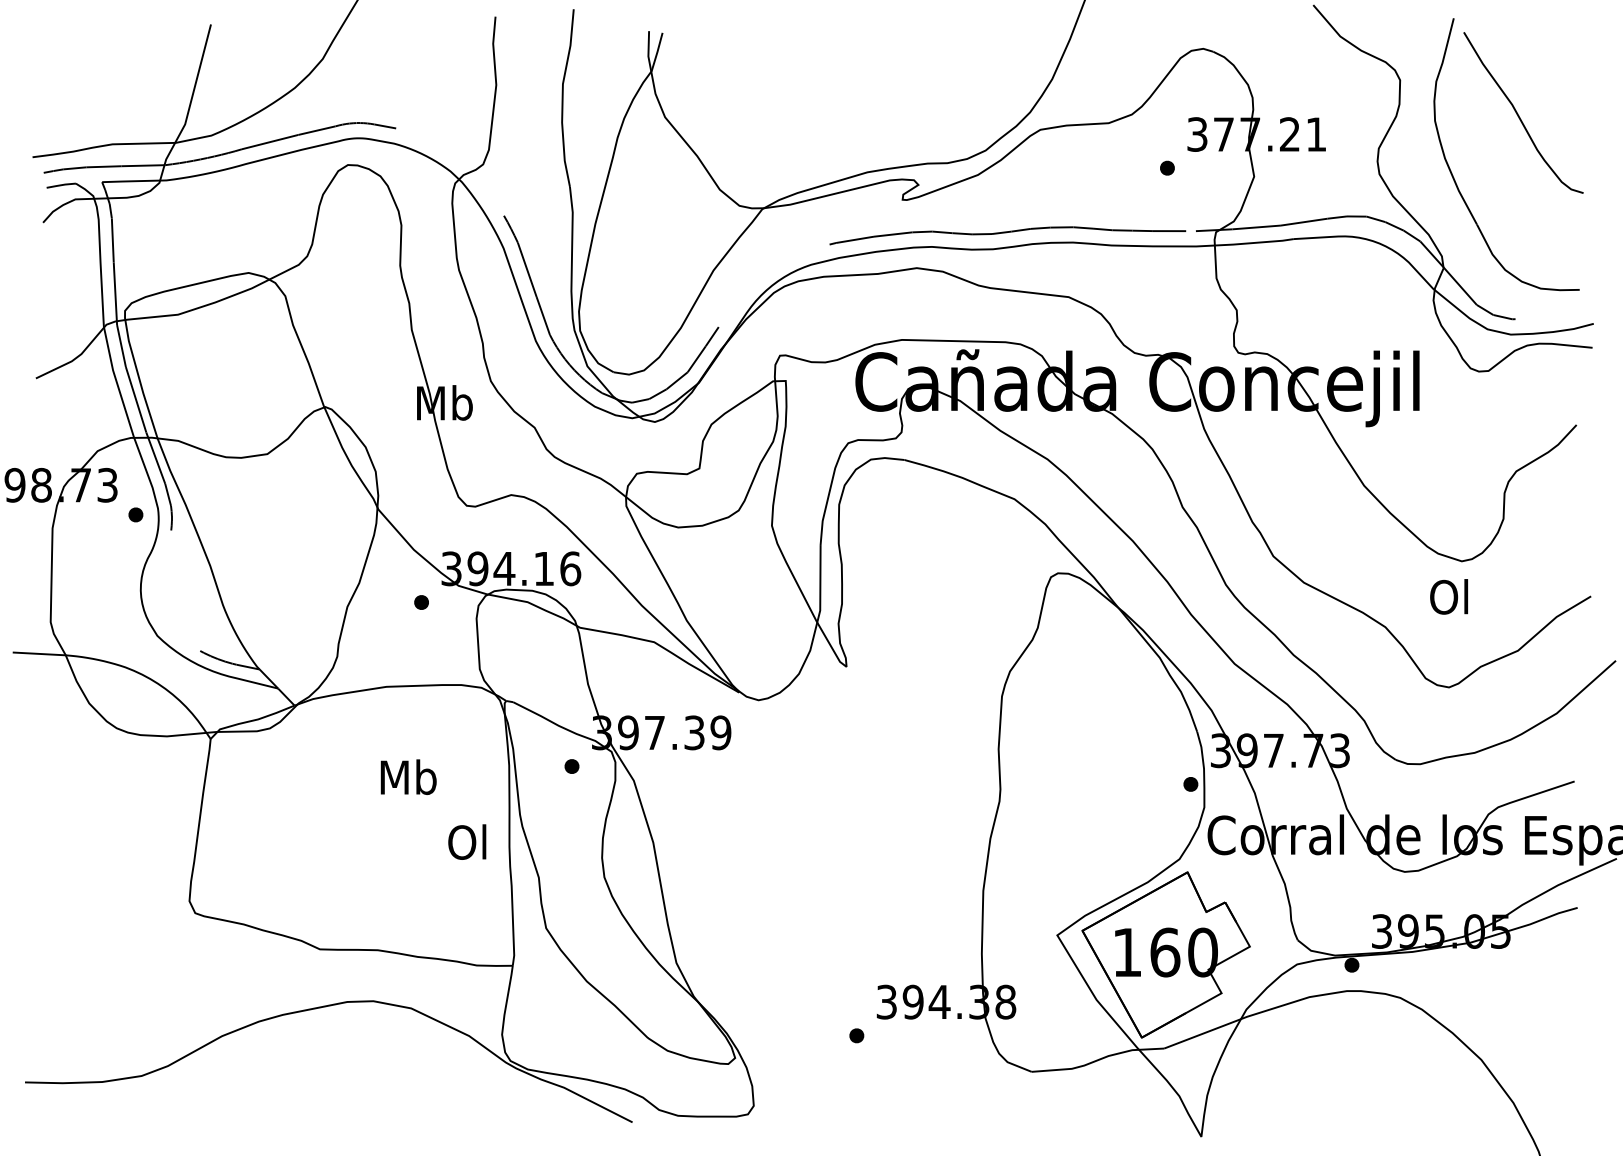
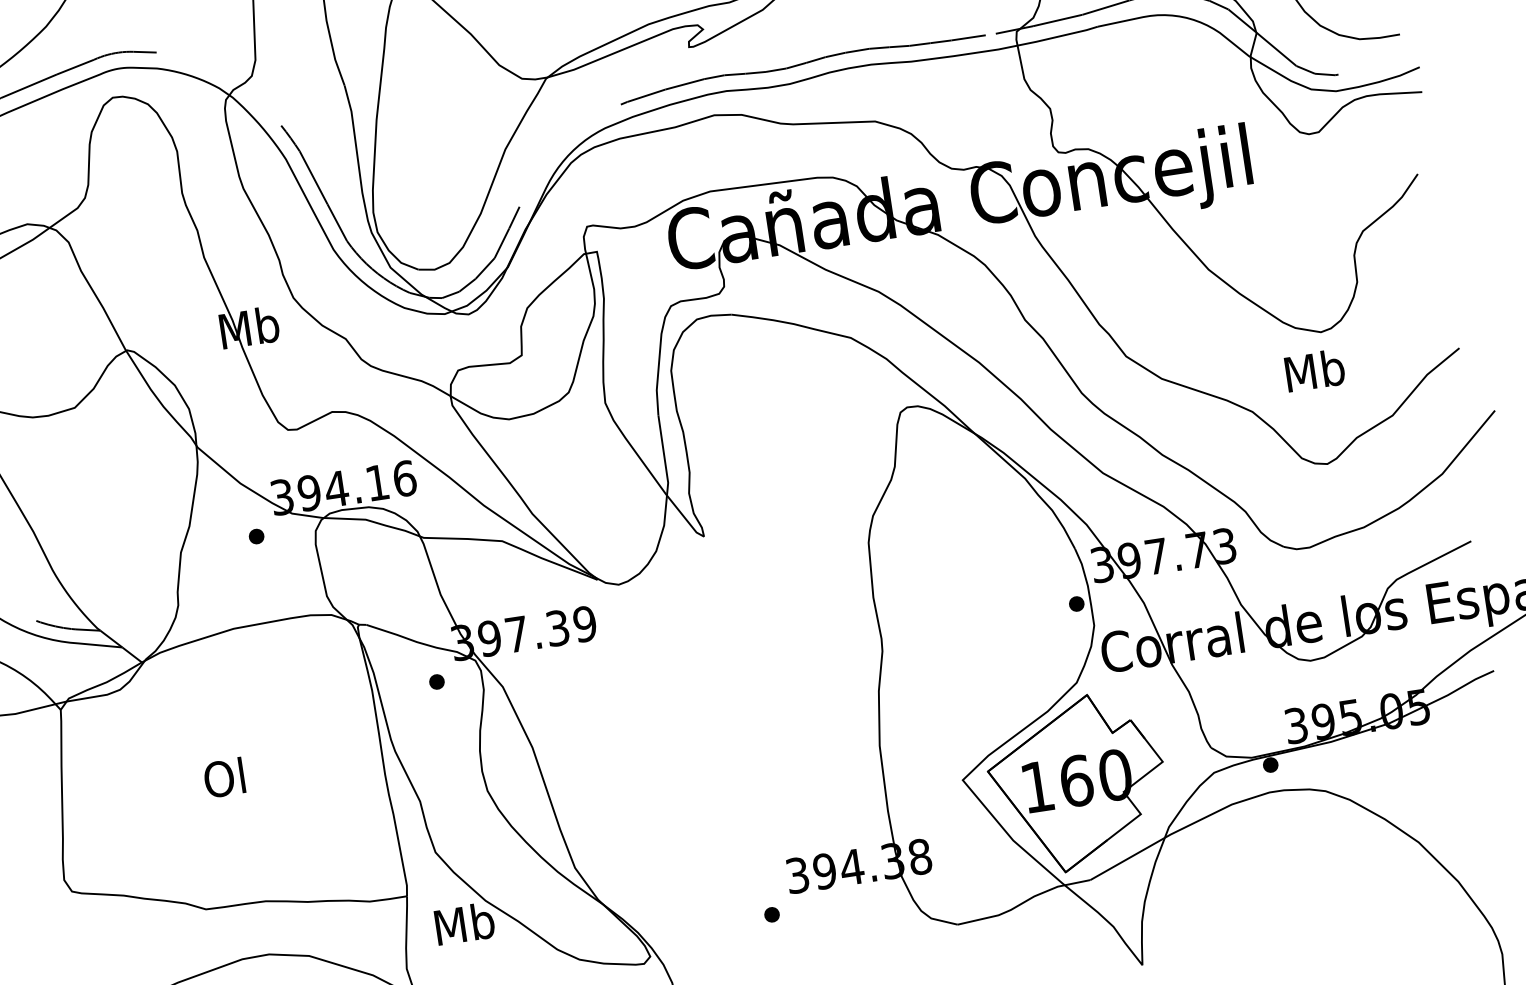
text: (1450, 596) -> (1314, 370), Ol -> Mb
text: (408, 776) -> (464, 923), moved
text: (467, 841) -> (224, 777), moved

